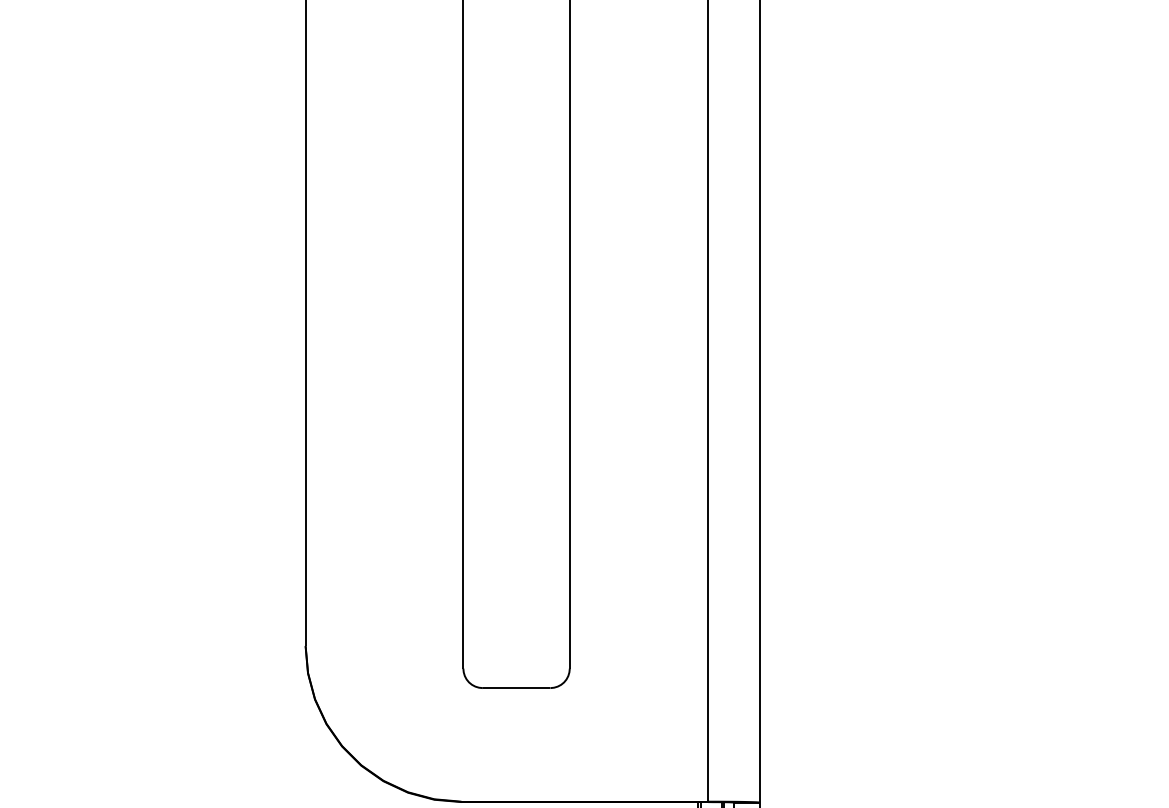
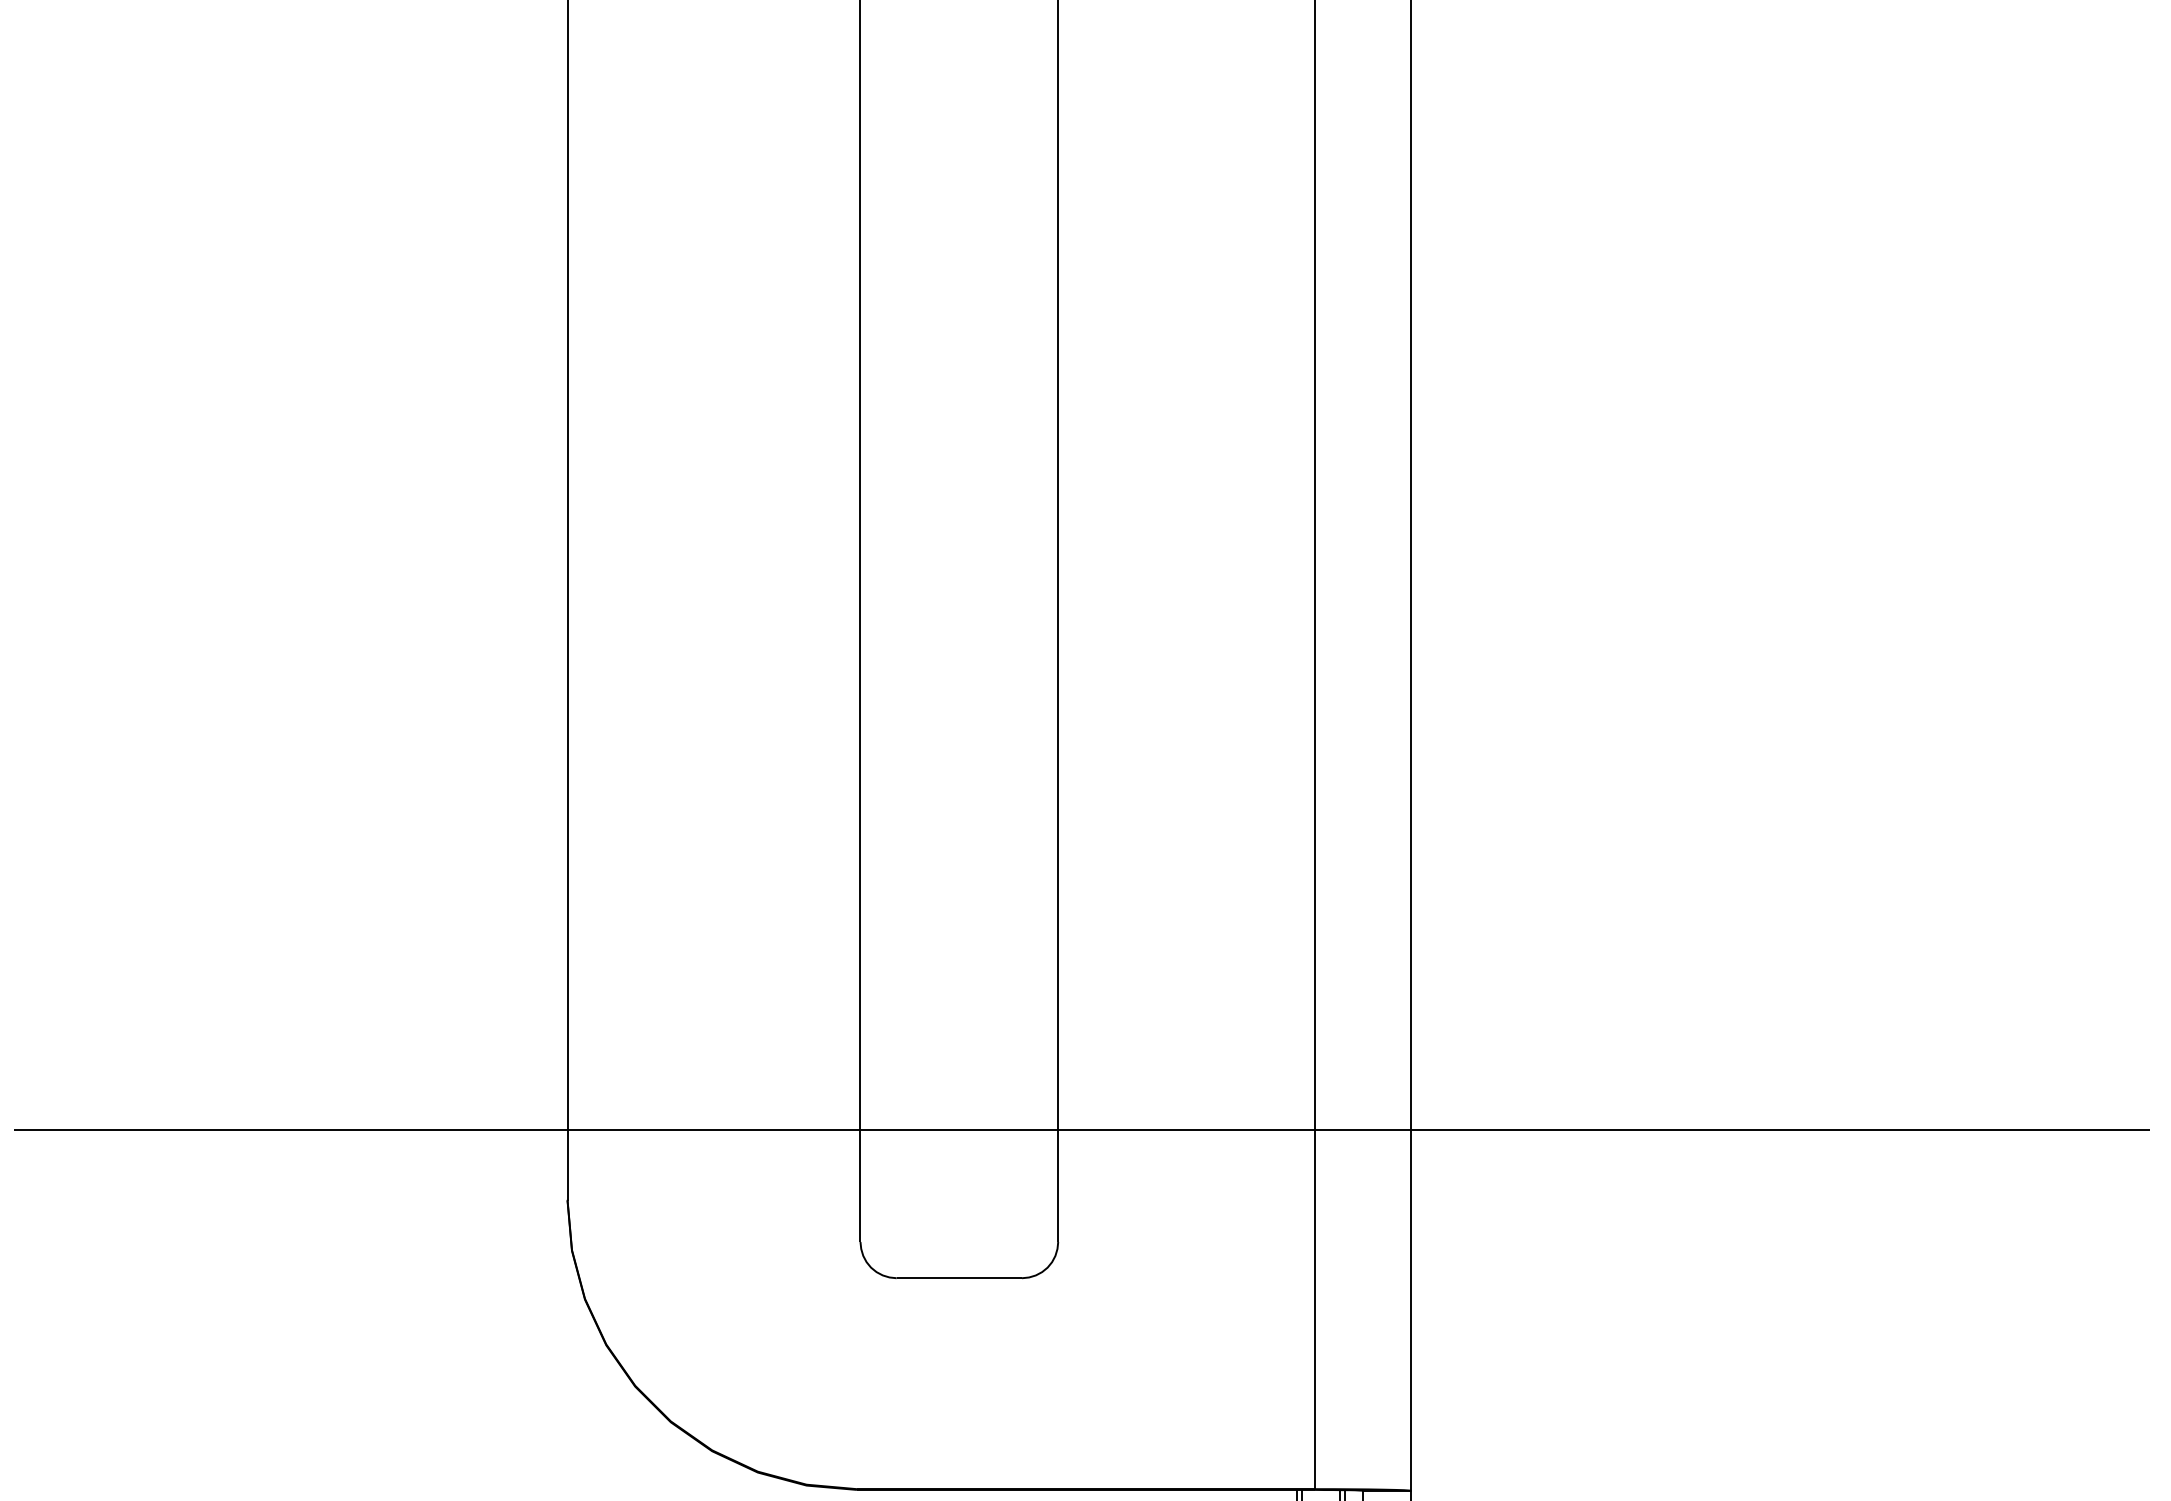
line: (582, 608) -> (1081, 1130), added

